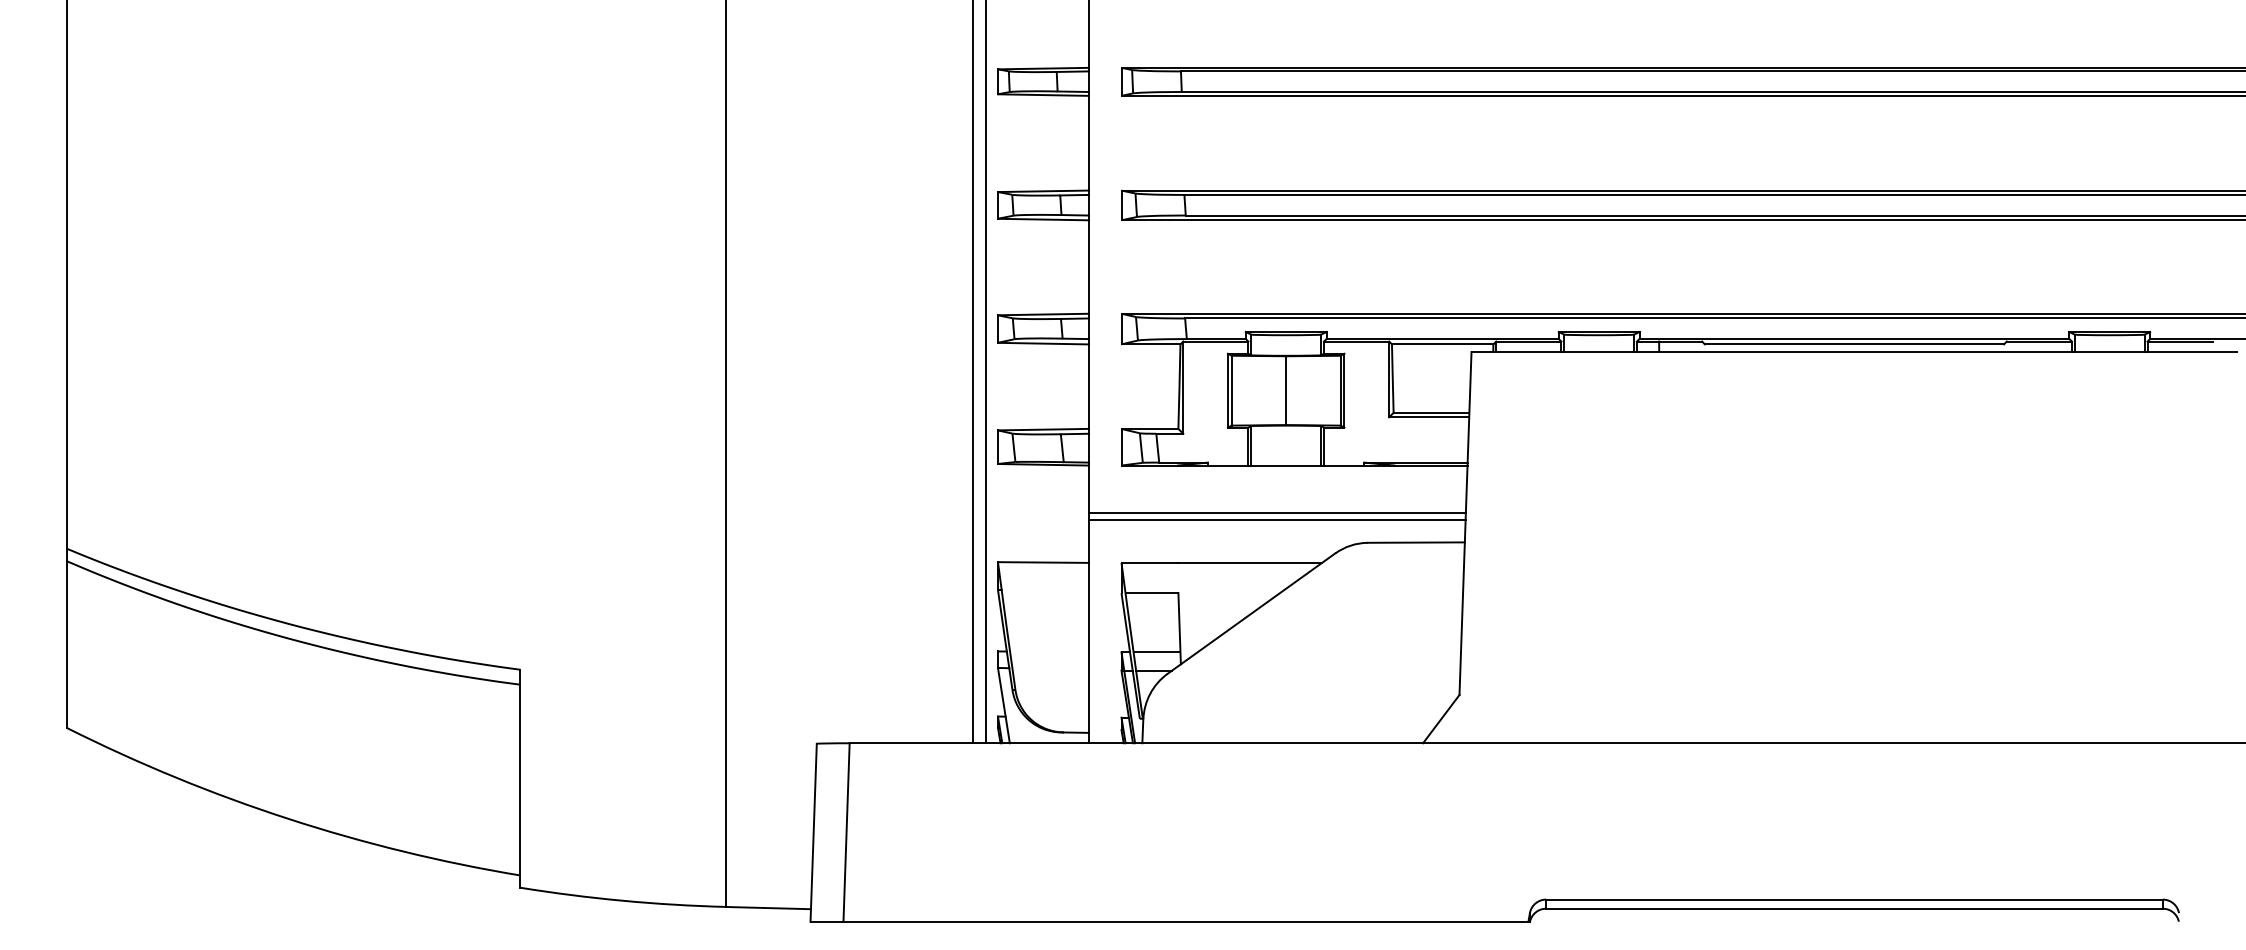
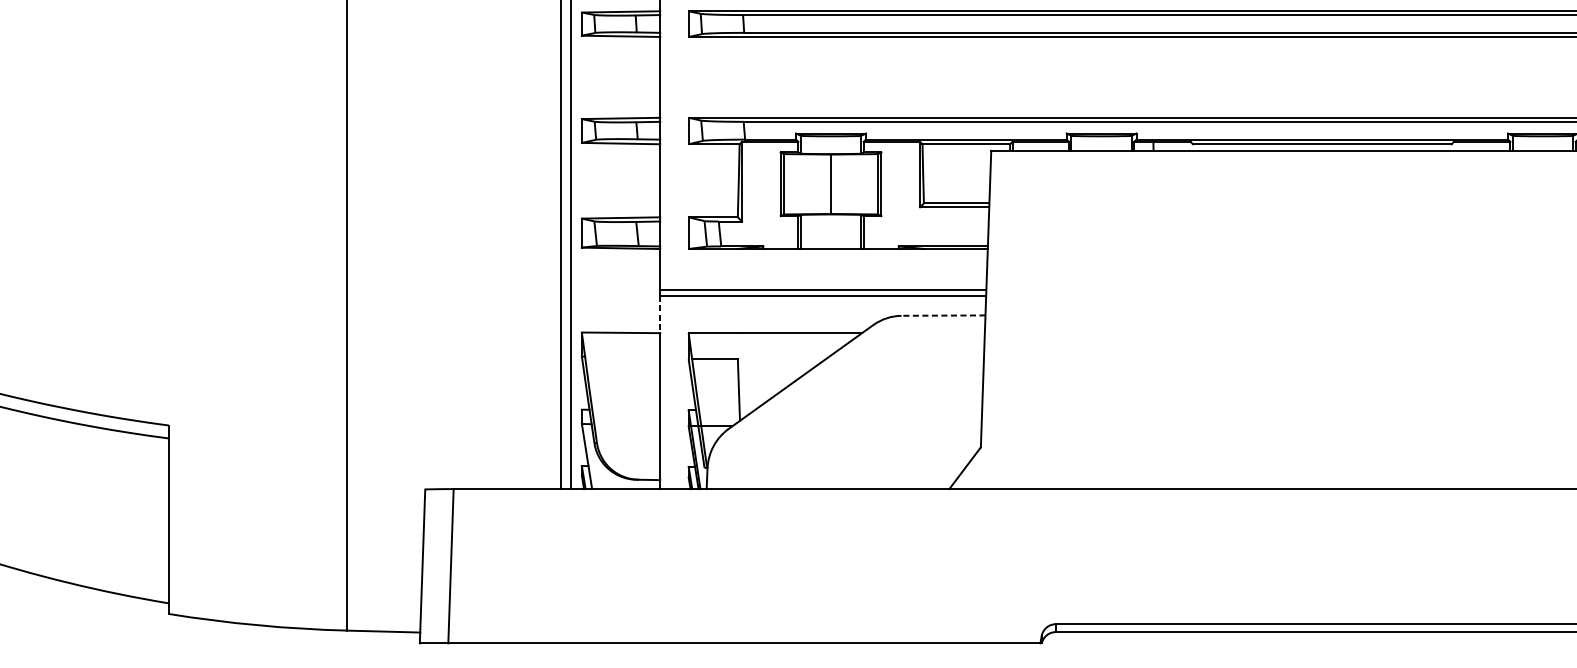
line: (1088, 541) -> (660, 314), solid -> dashed
line: (1416, 542) -> (943, 315), solid -> dashed
line: (1156, 652) -> (718, 410), removed

